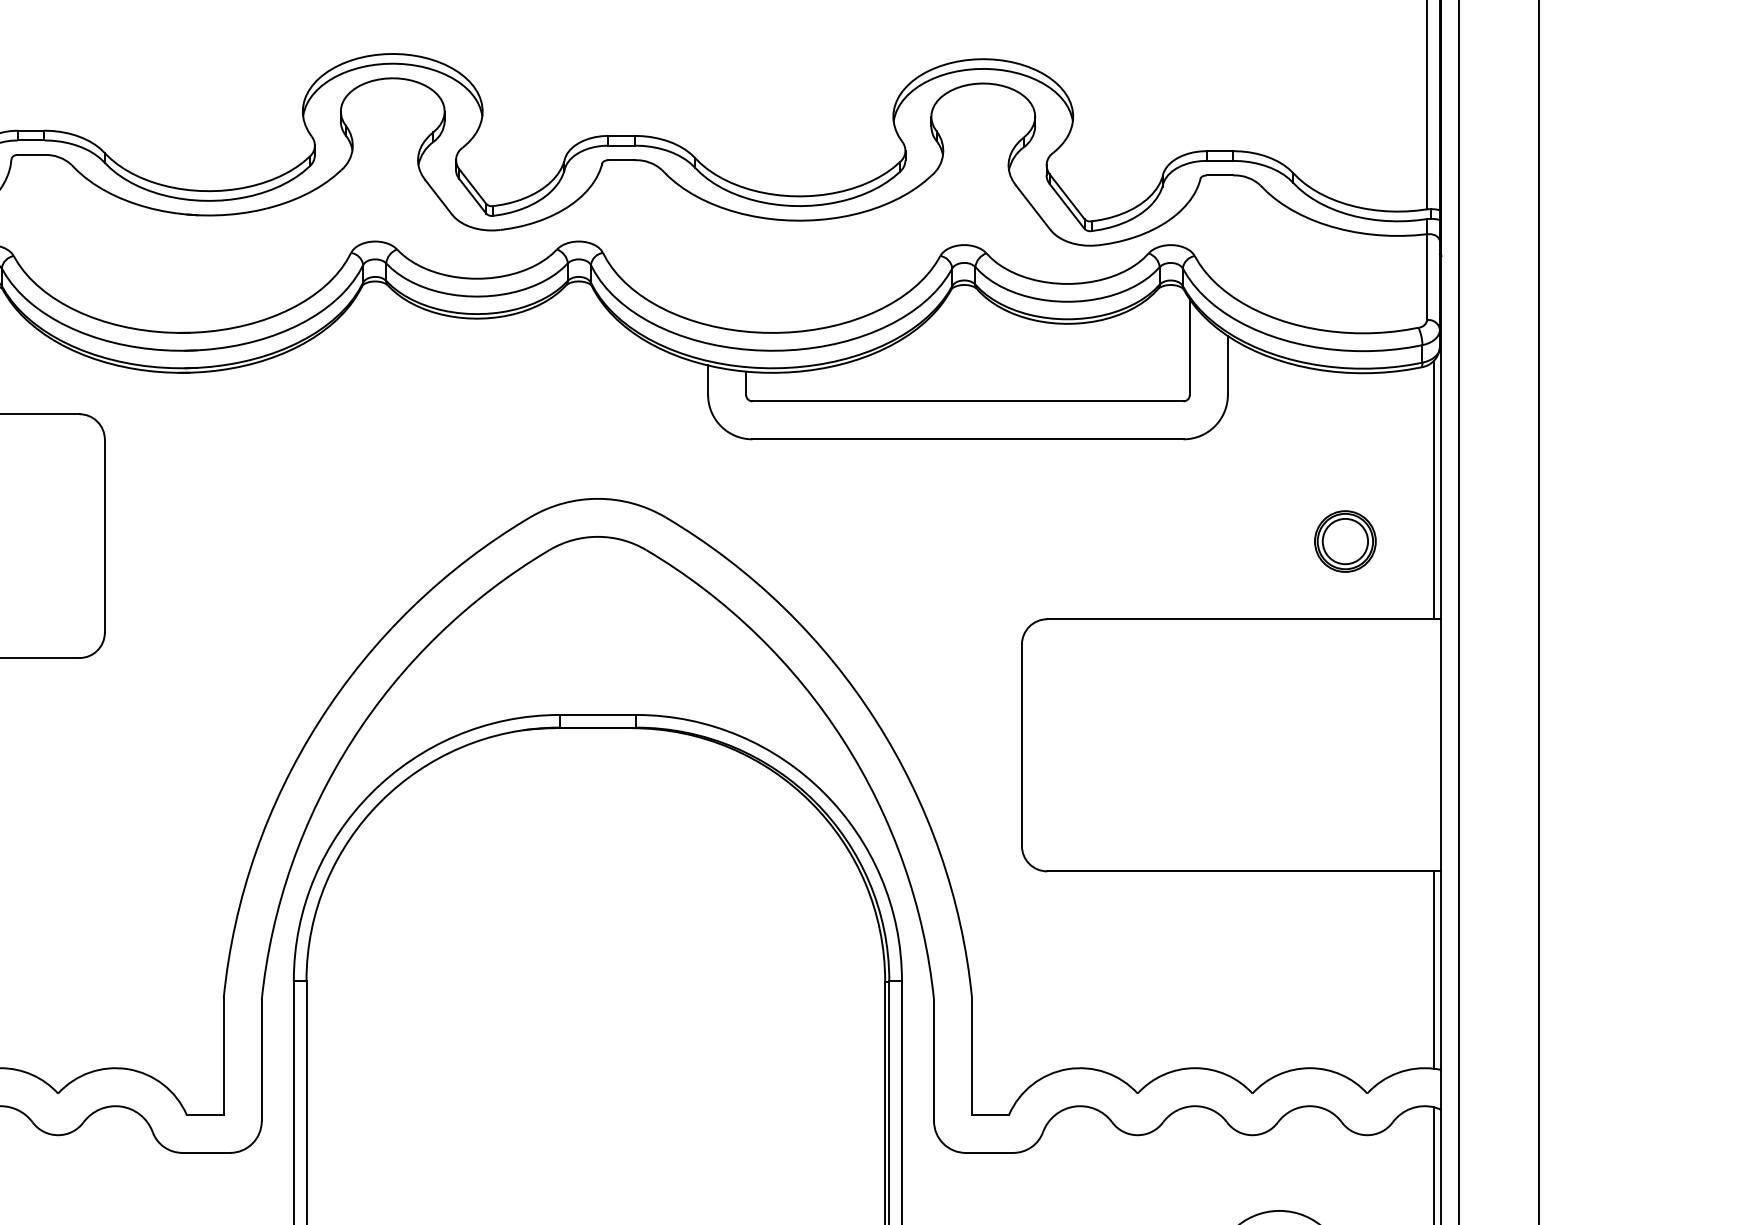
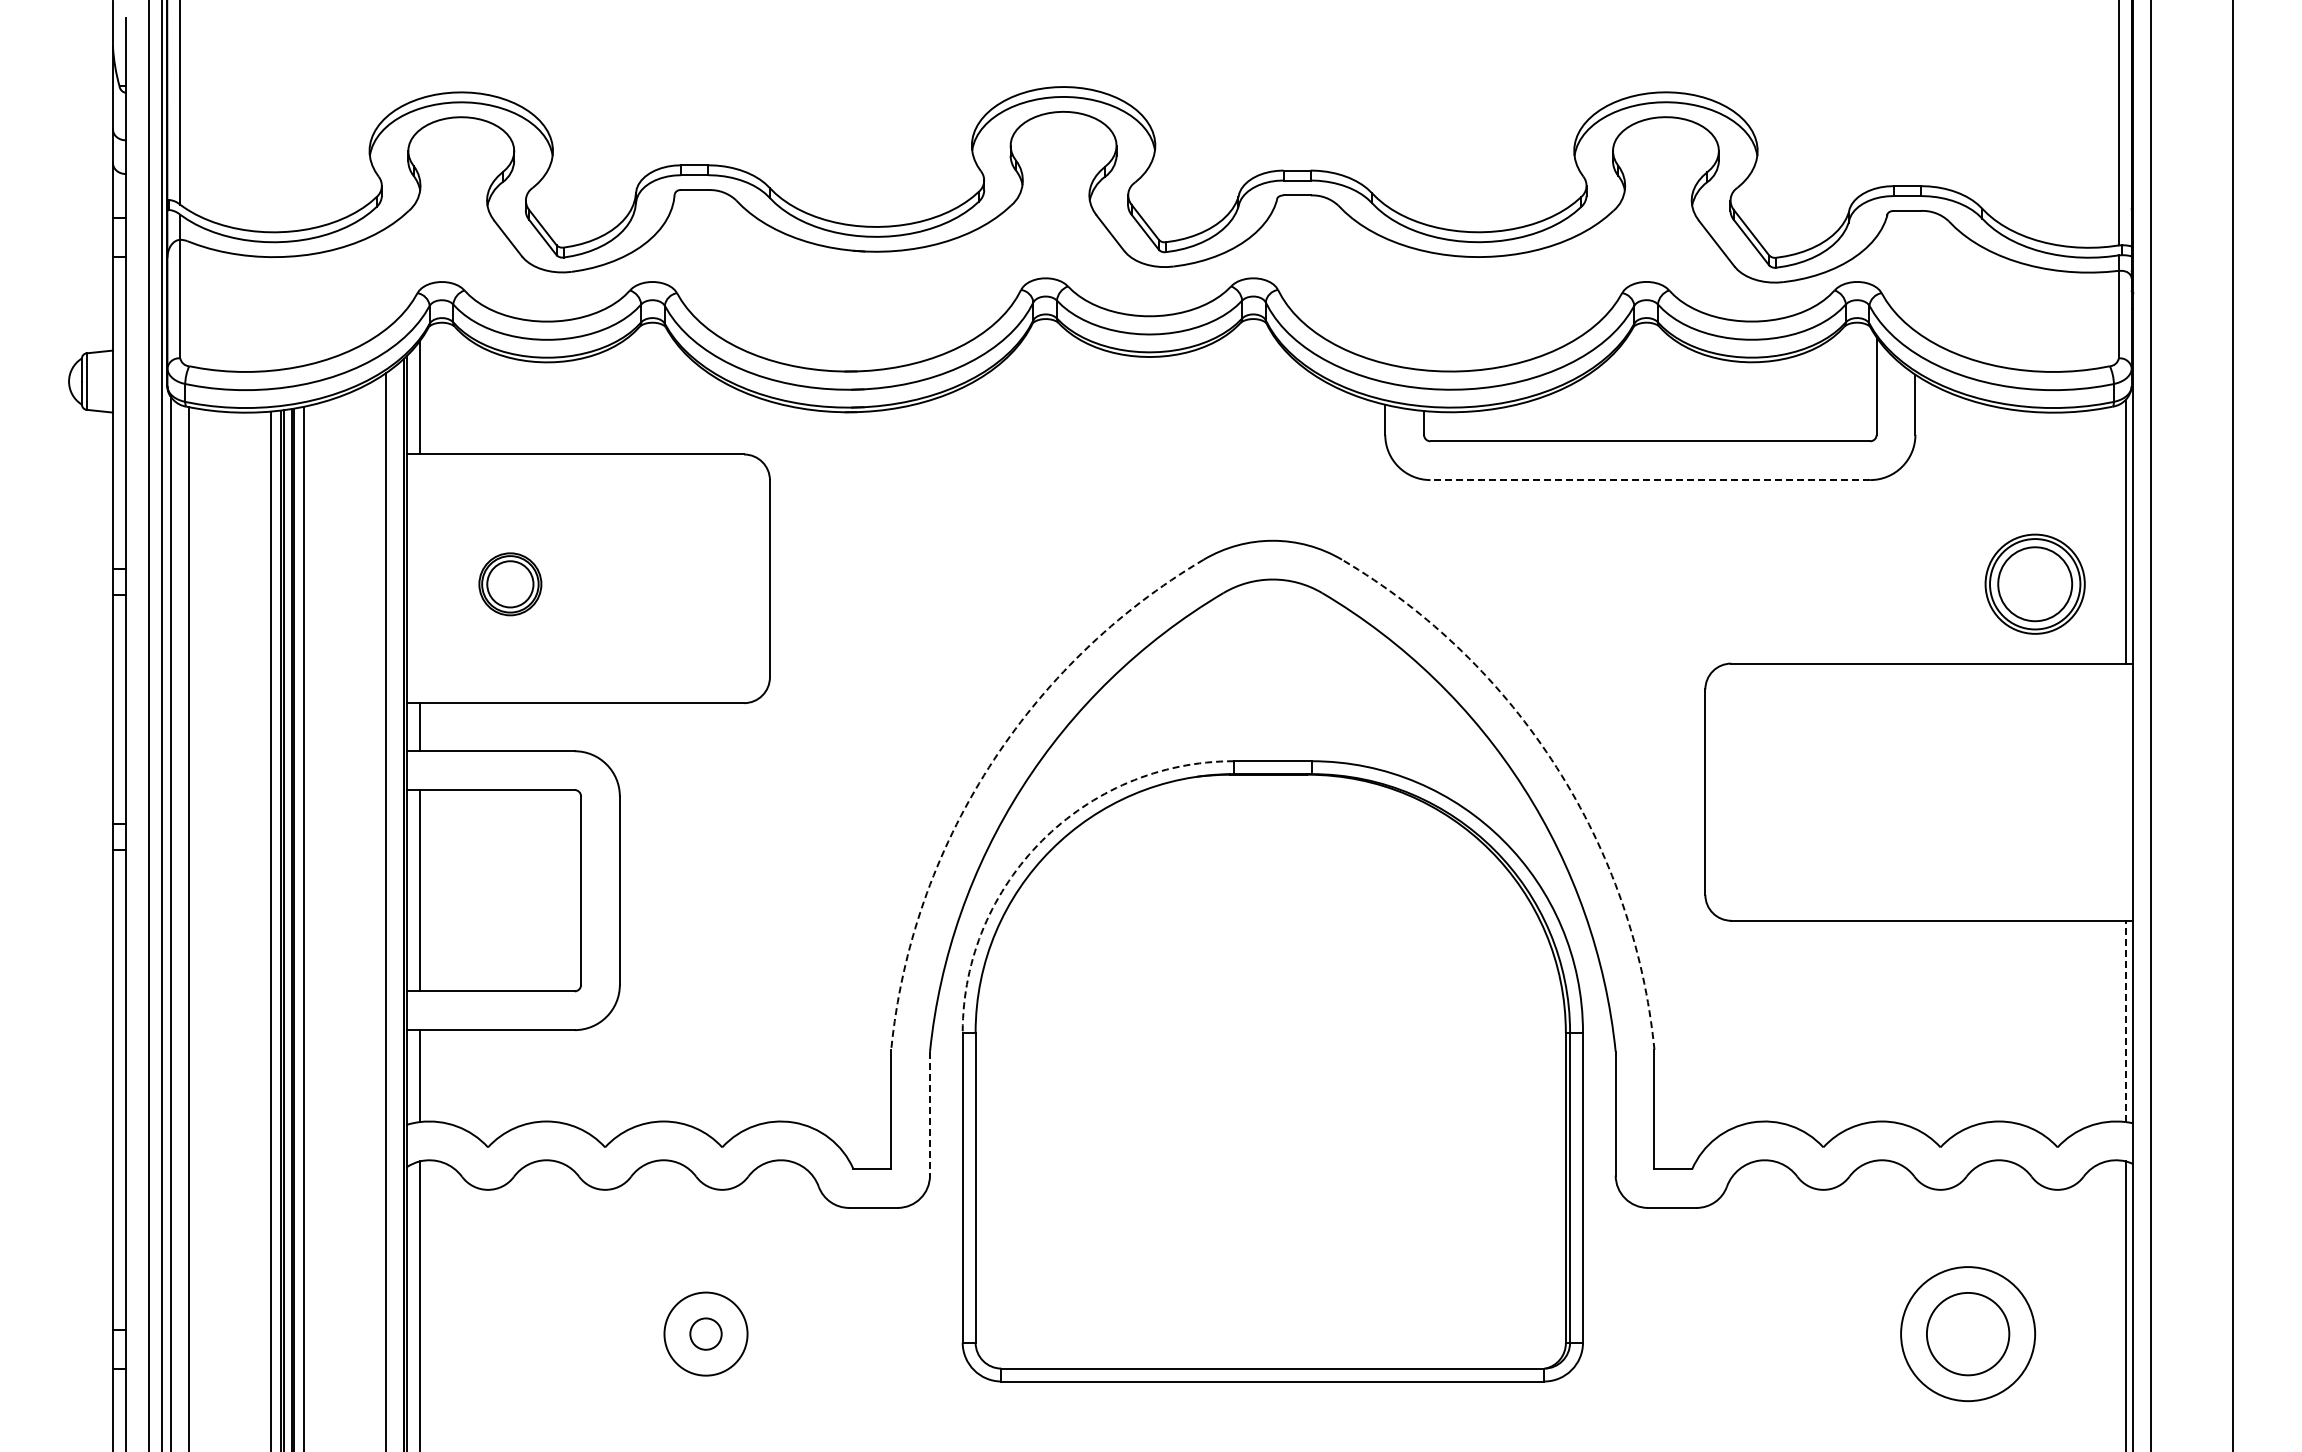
line: (968, 439) -> (1650, 480), solid -> dashed
part: (1345, 541) -> (2035, 584), size x1.6
arc: (319, 721) -> (988, 767), solid -> dashed
arc: (875, 721) -> (1556, 767), solid -> dashed
arc: (372, 792) -> (1042, 840), solid -> dashed
line: (1433, 970) -> (2125, 1021), solid -> dashed
line: (262, 1060) -> (930, 1113), solid -> dashed

